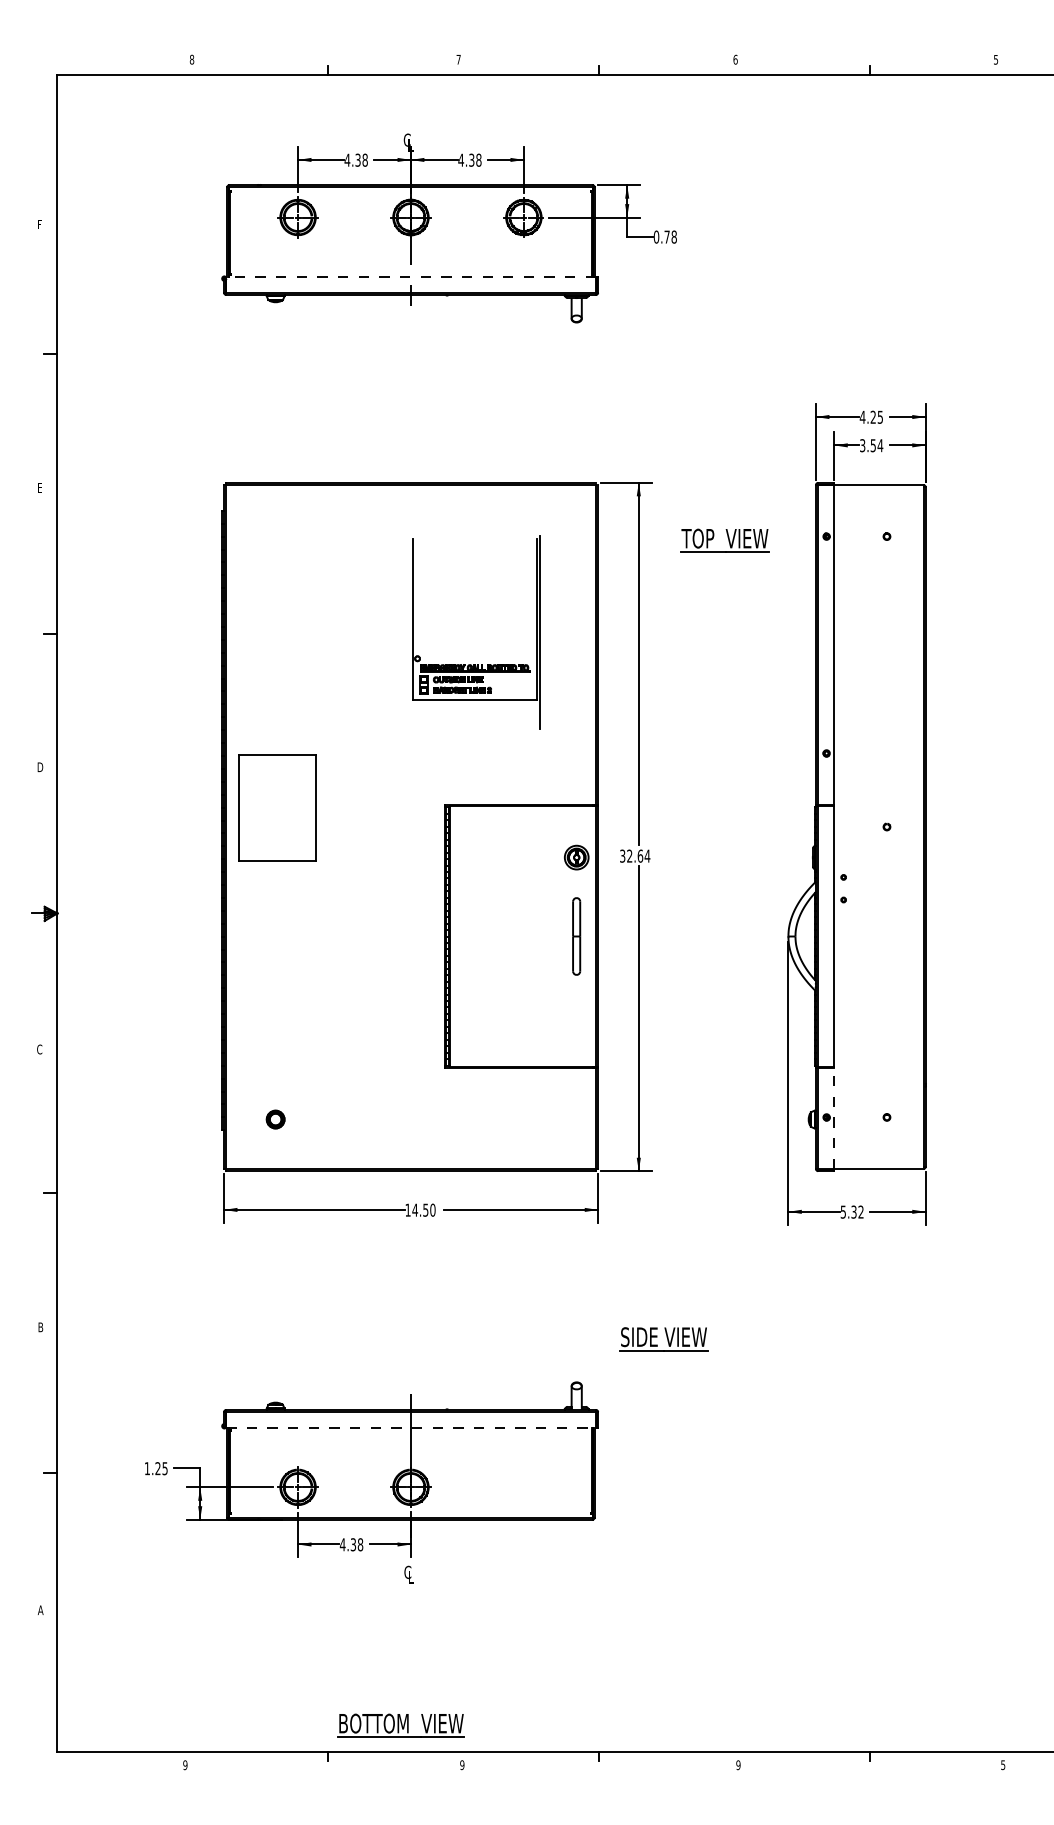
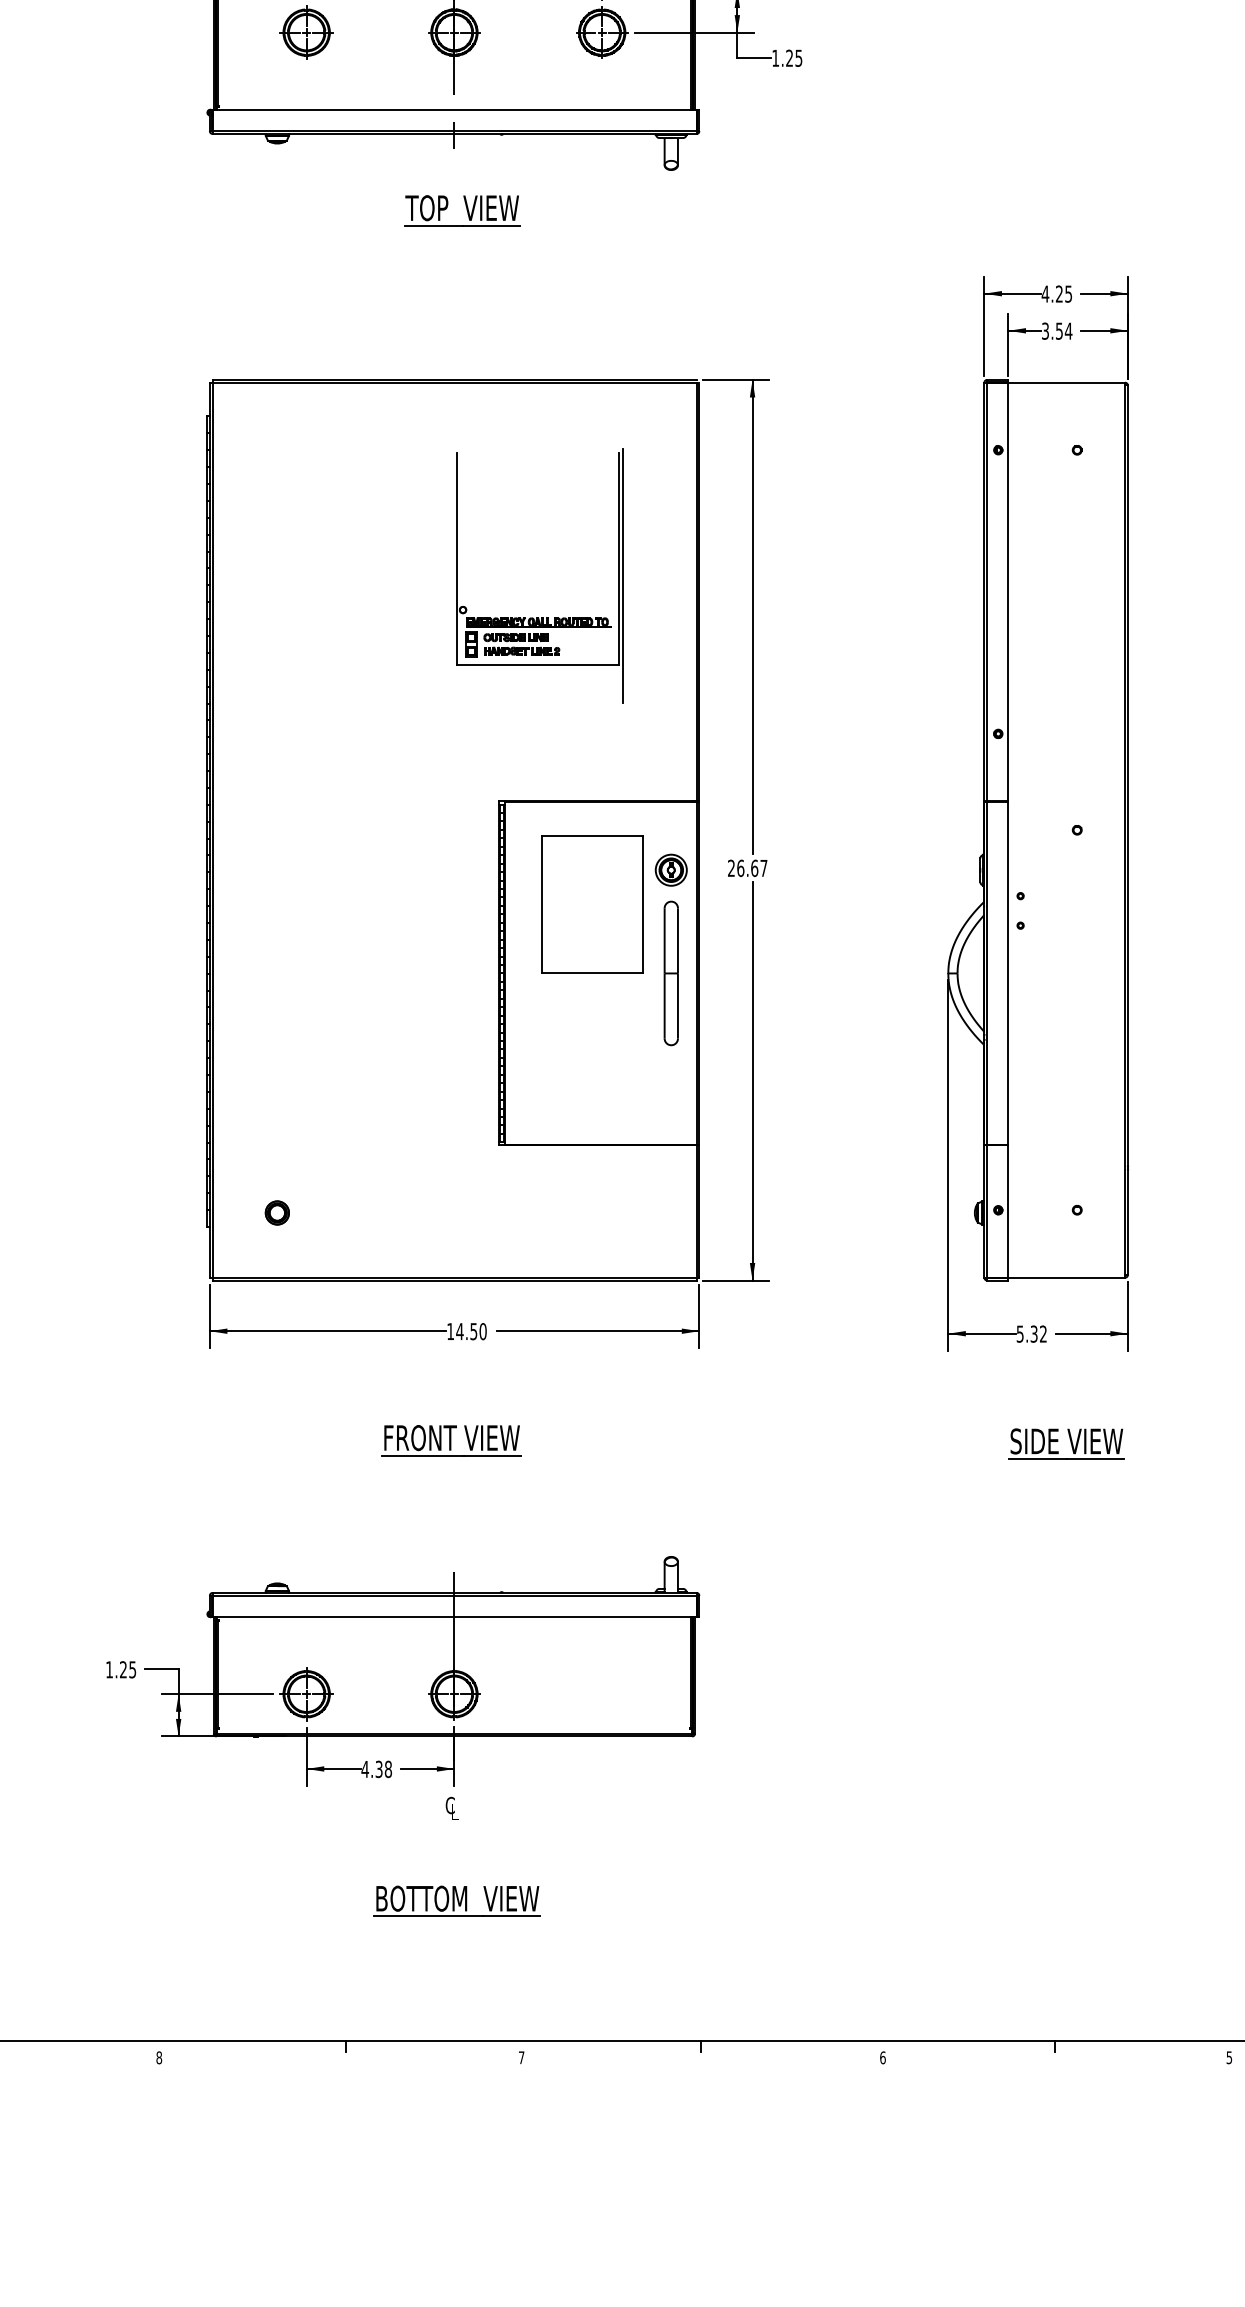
text: (664, 236) -> (786, 57), 0.78 -> 1.25
line: (411, 276) -> (455, 109), dashed -> solid
part: (724, 540) -> (461, 210), moved
part: (277, 807) -> (592, 904), moved
text: (635, 855) -> (748, 867), 32.64 -> 26.67
part: (576, 936) -> (671, 973), size x1.43
line: (834, 1118) -> (1008, 1211), dashed -> solid
part: (408, 1293) -> (451, 1440), added
part: (663, 1339) -> (1066, 1444), moved
line: (411, 1428) -> (455, 1617), dashed -> solid
part: (400, 1725) -> (456, 1901), moved
text: (185, 1765) -> (159, 2058), 9 -> 8
text: (462, 1765) -> (521, 2058), 9 -> 7
text: (738, 1765) -> (882, 2058), 9 -> 6

